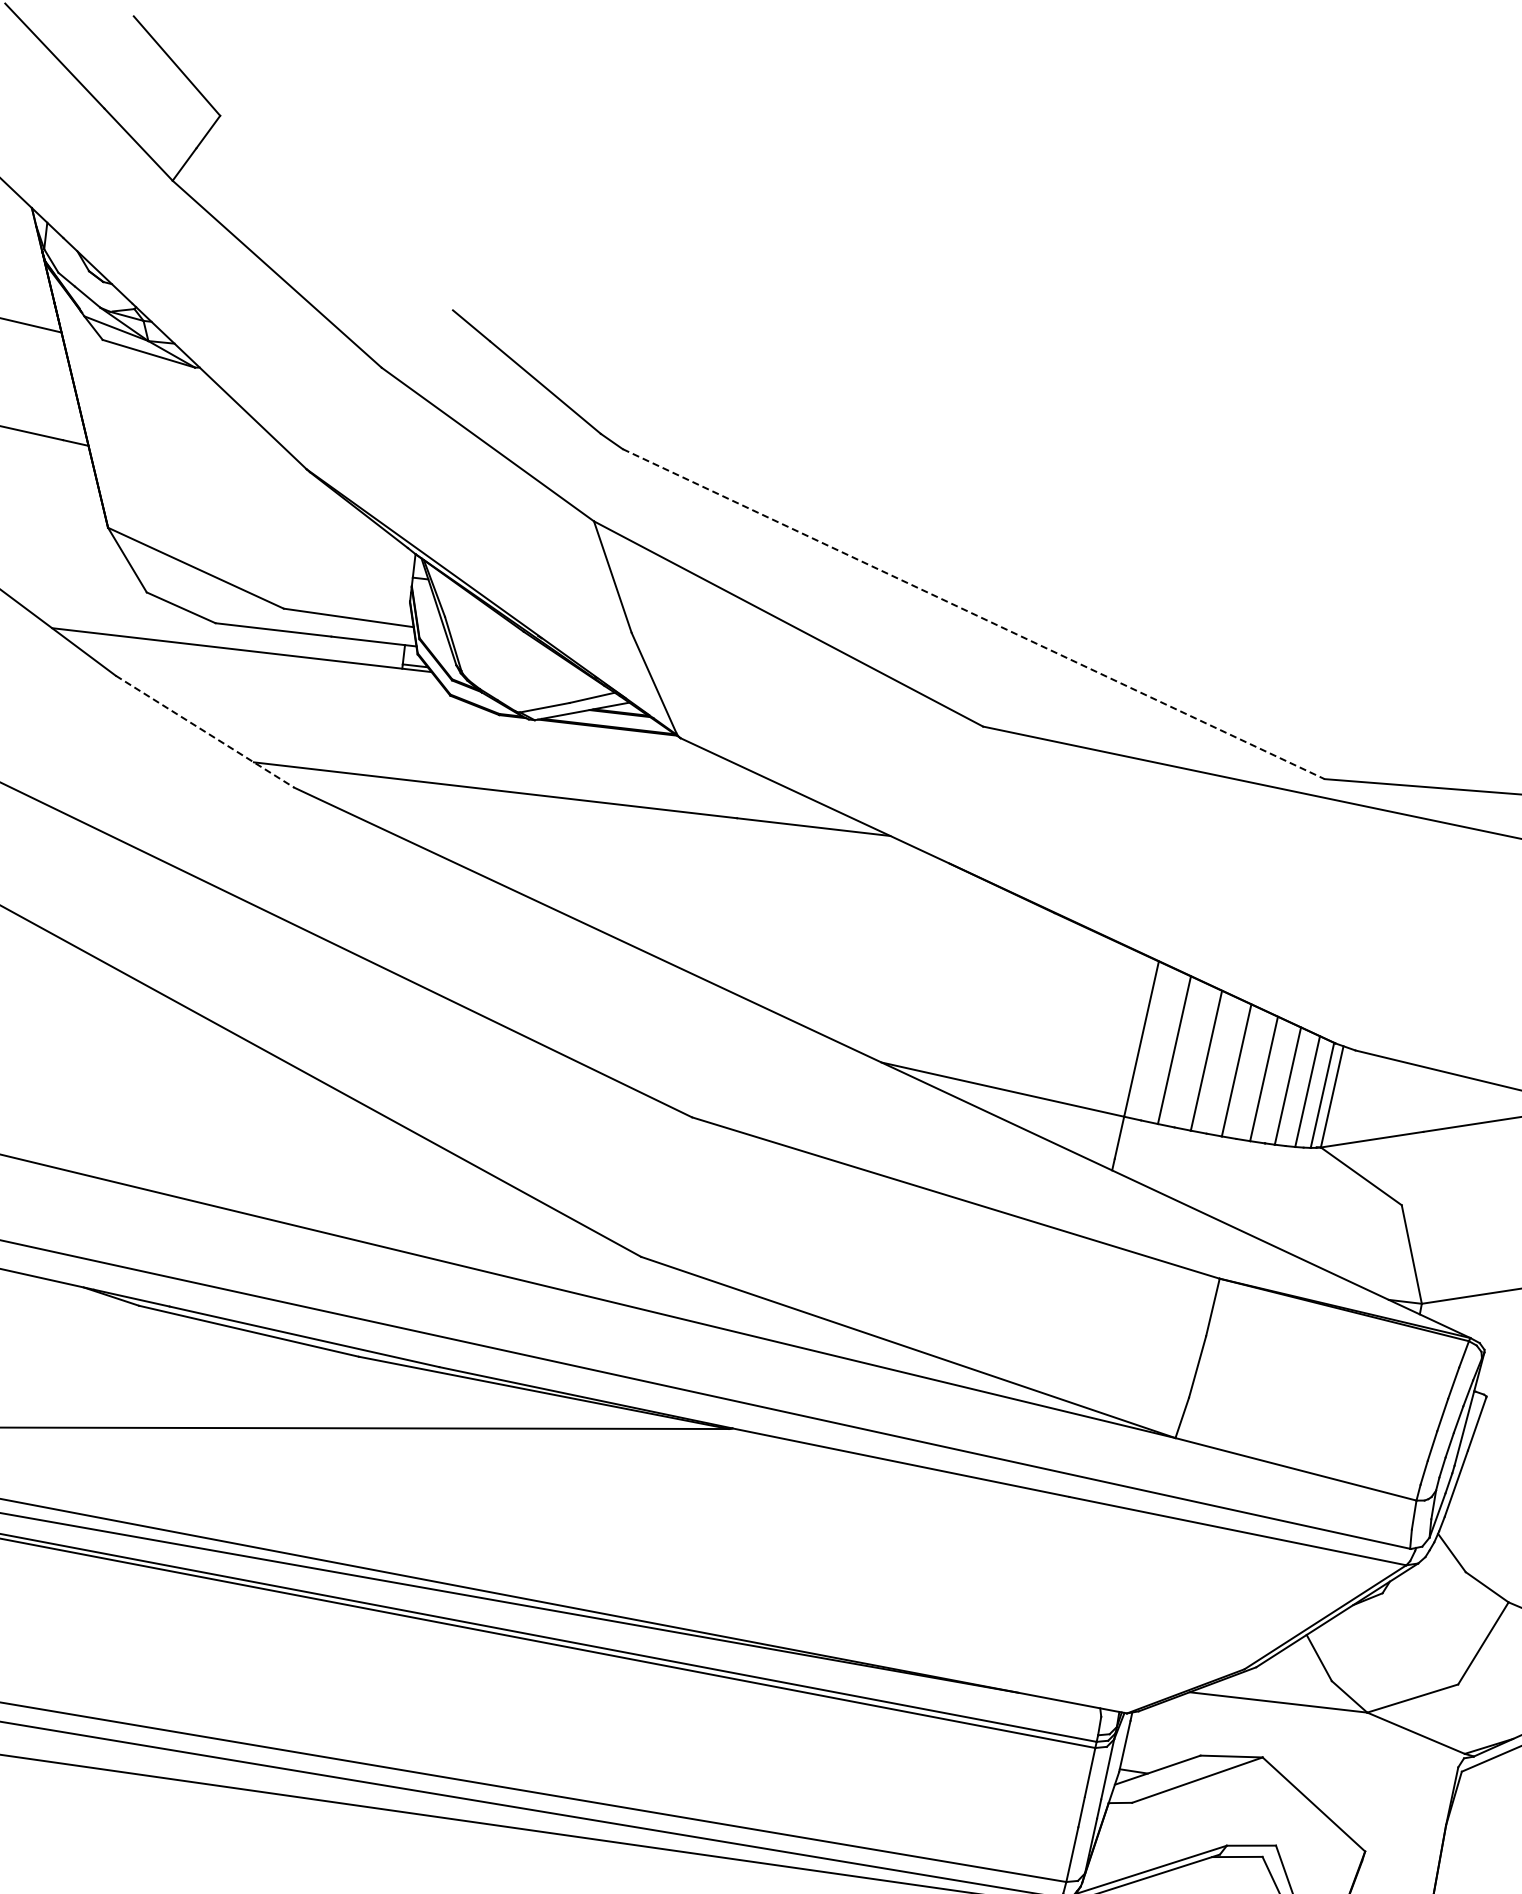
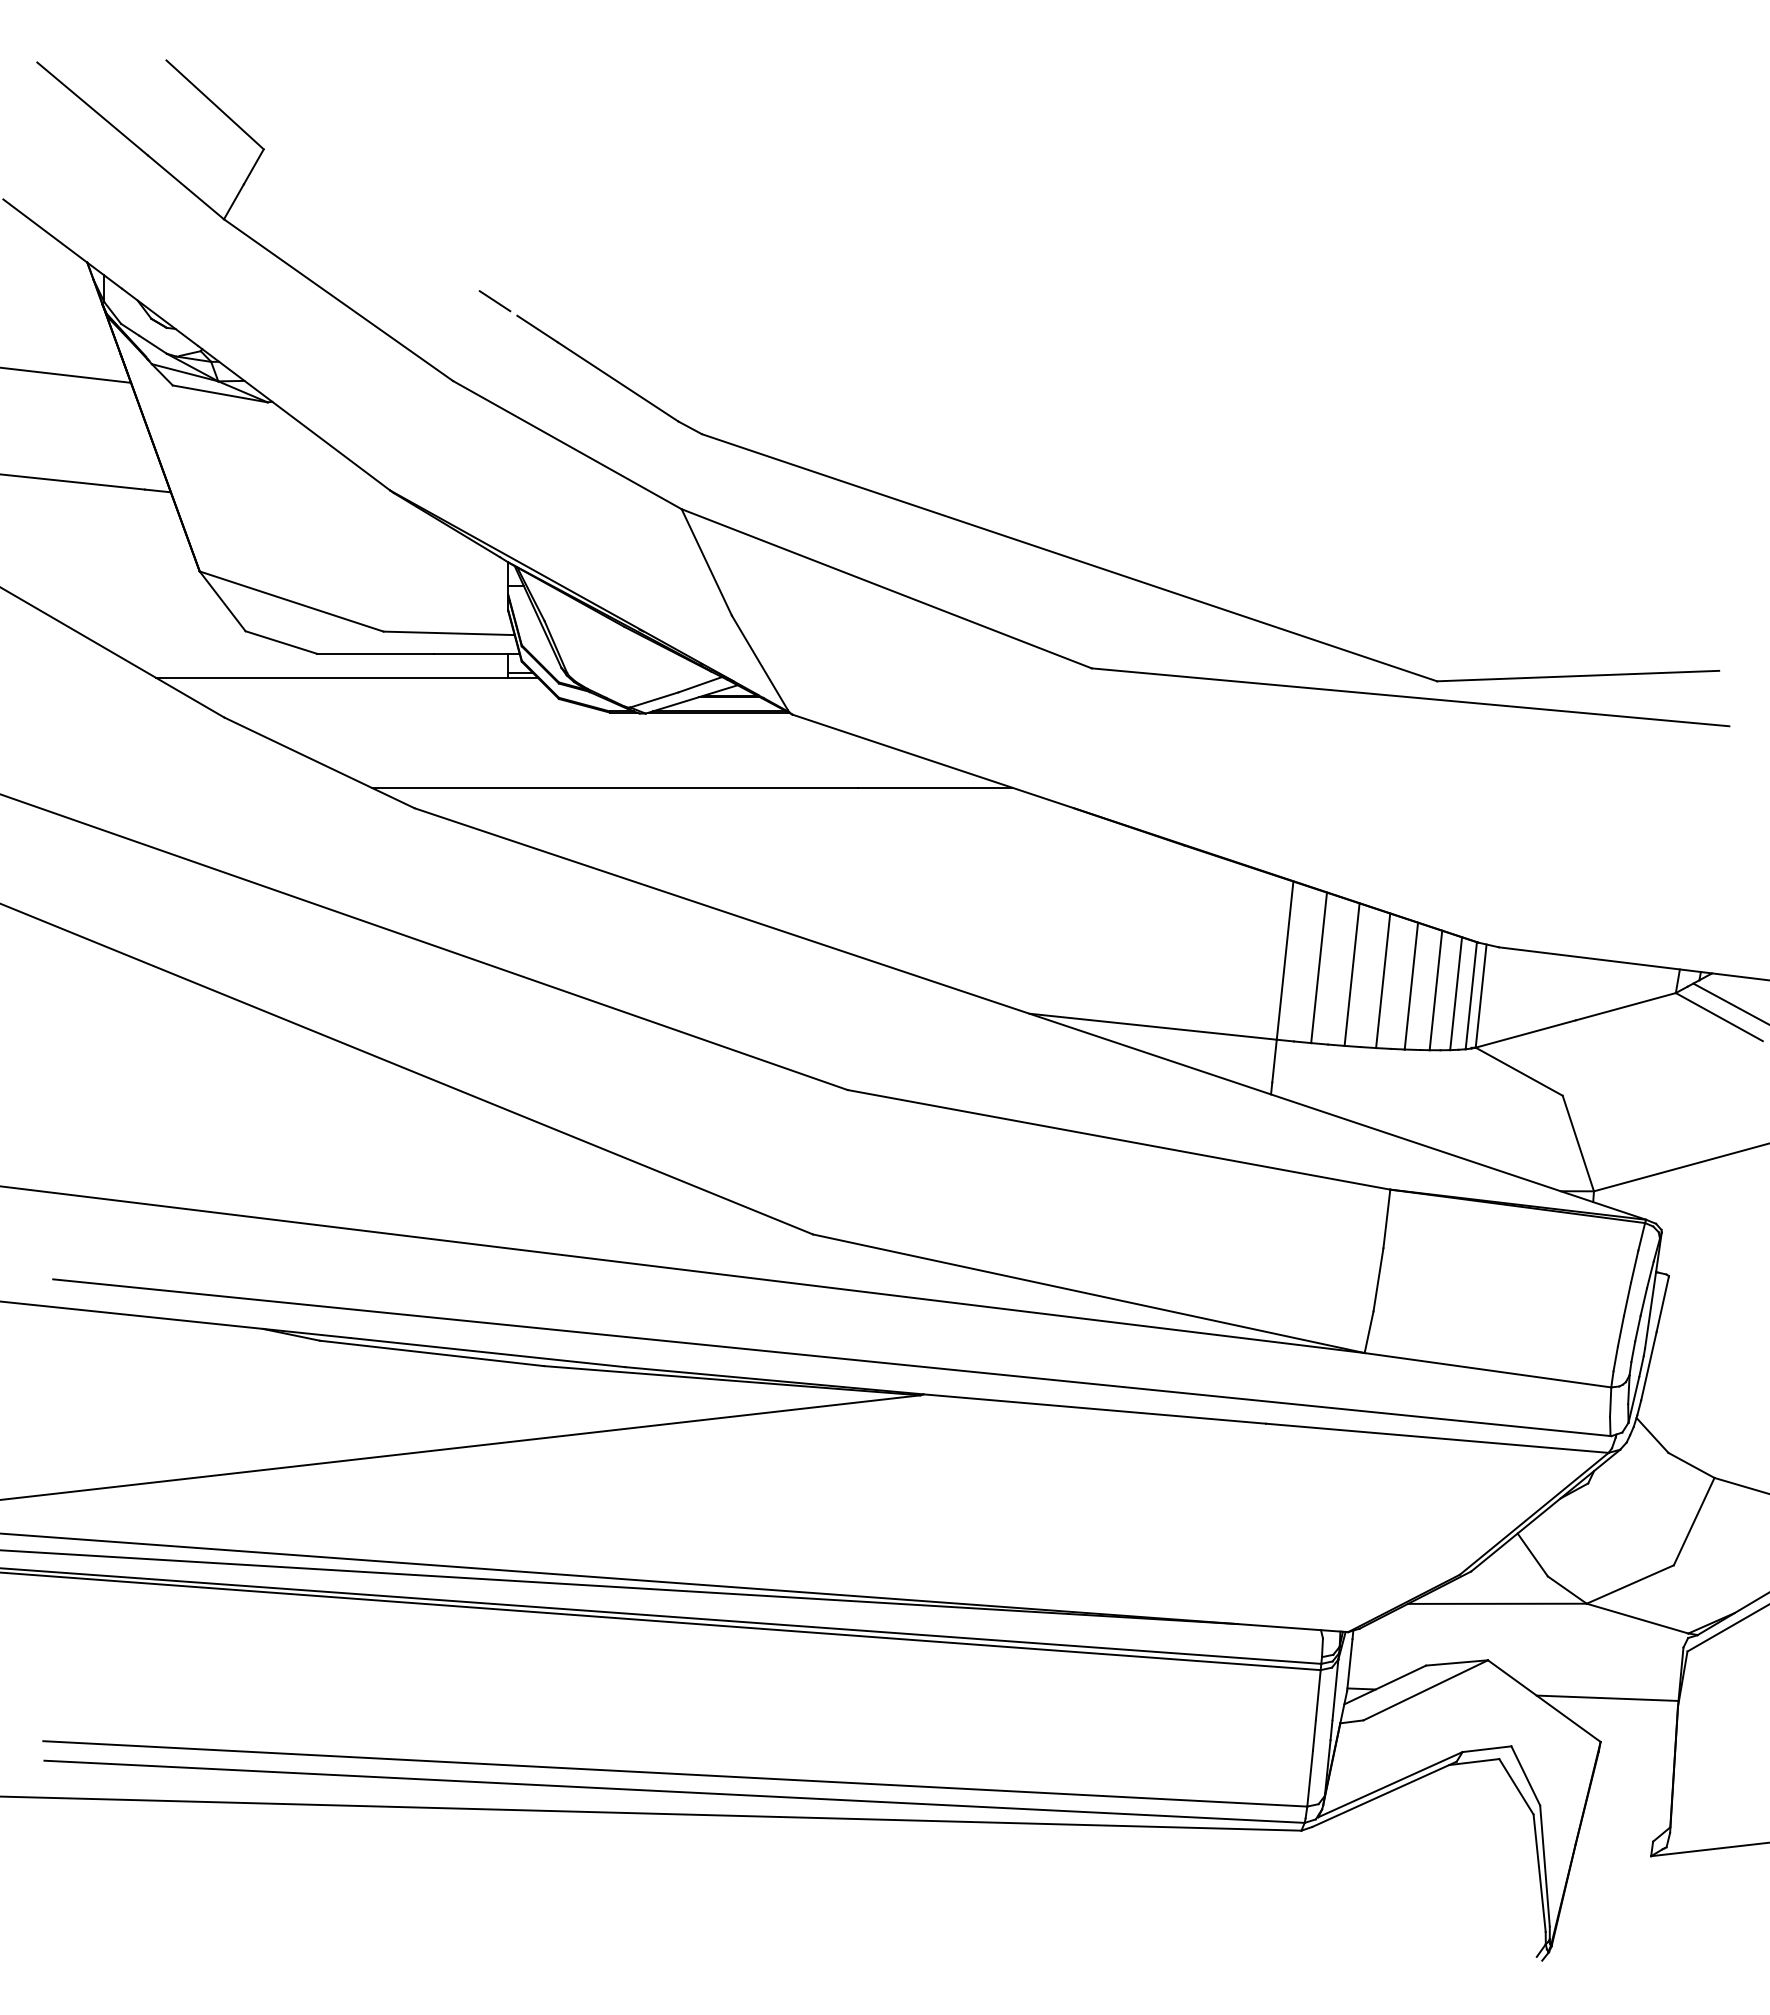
line: (431, 293) -> (494, 301), added
line: (973, 613) -> (1069, 557), dashed -> solid
line: (204, 732) -> (319, 763), dashed -> solid
line: (1377, 1808) -> (1607, 1697), added

